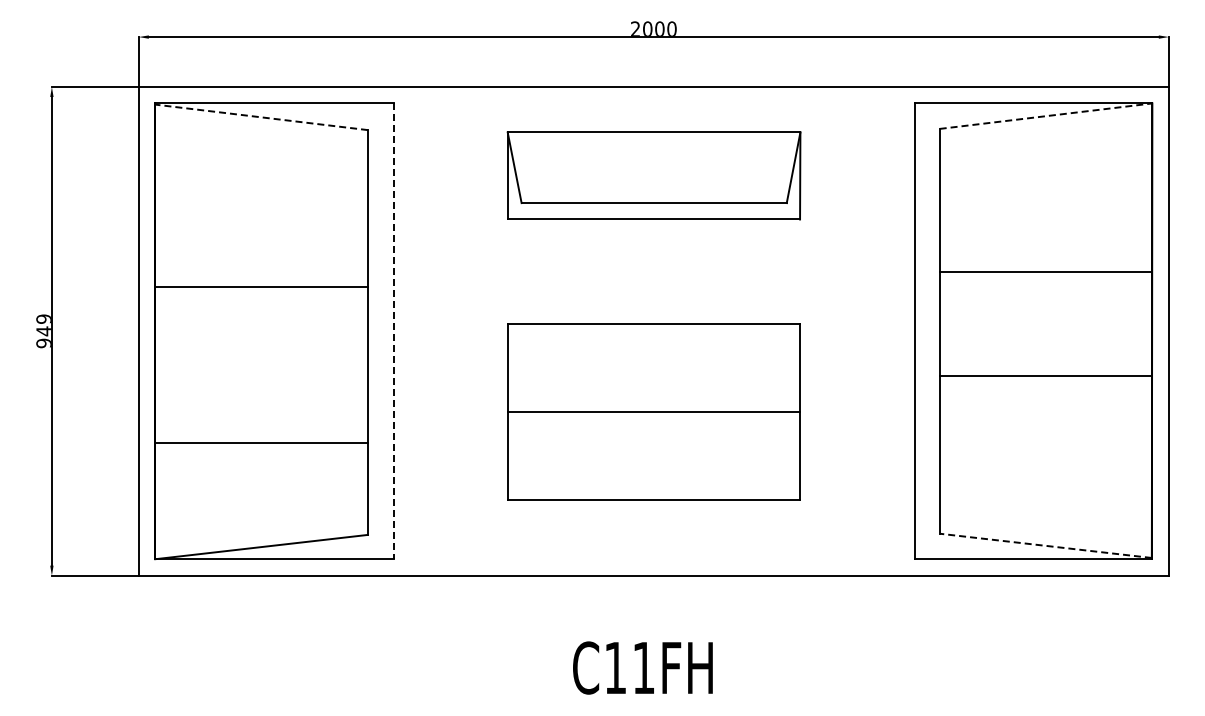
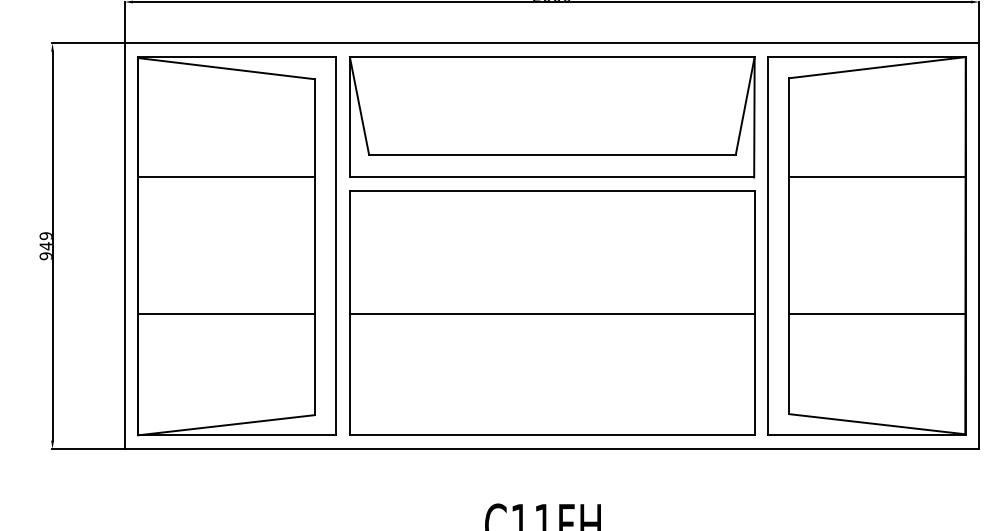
line: (1046, 116) -> (877, 67), dashed -> solid
line: (261, 117) -> (226, 68), dashed -> solid
part: (653, 175) -> (551, 116), size x1.67
line: (1045, 272) -> (877, 177), moved
line: (261, 287) -> (226, 177), moved
line: (393, 331) -> (336, 246), dashed -> solid
line: (1045, 375) -> (877, 313), moved
part: (653, 411) -> (551, 312), size x1.67
line: (261, 442) -> (226, 313), moved
line: (1045, 545) -> (877, 423), dashed -> solid

